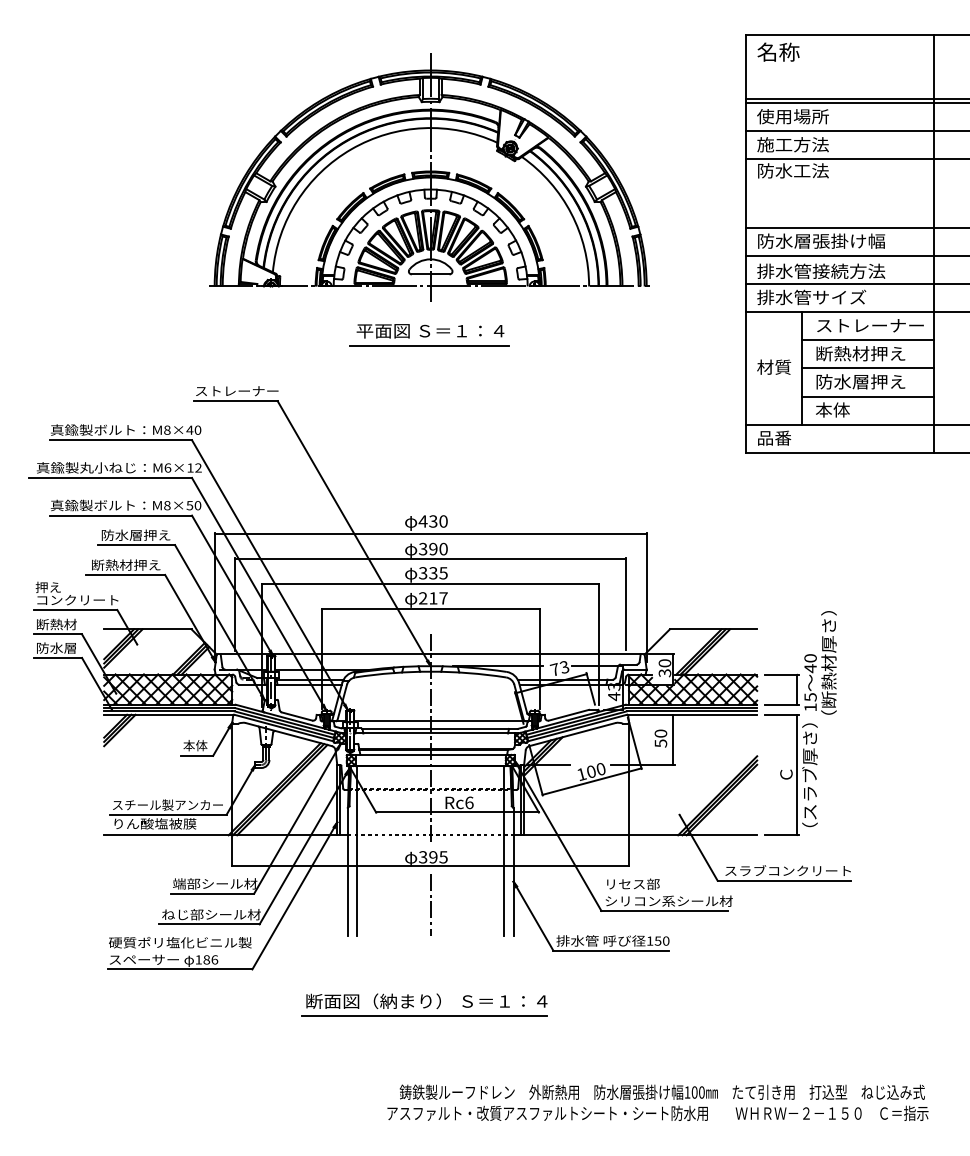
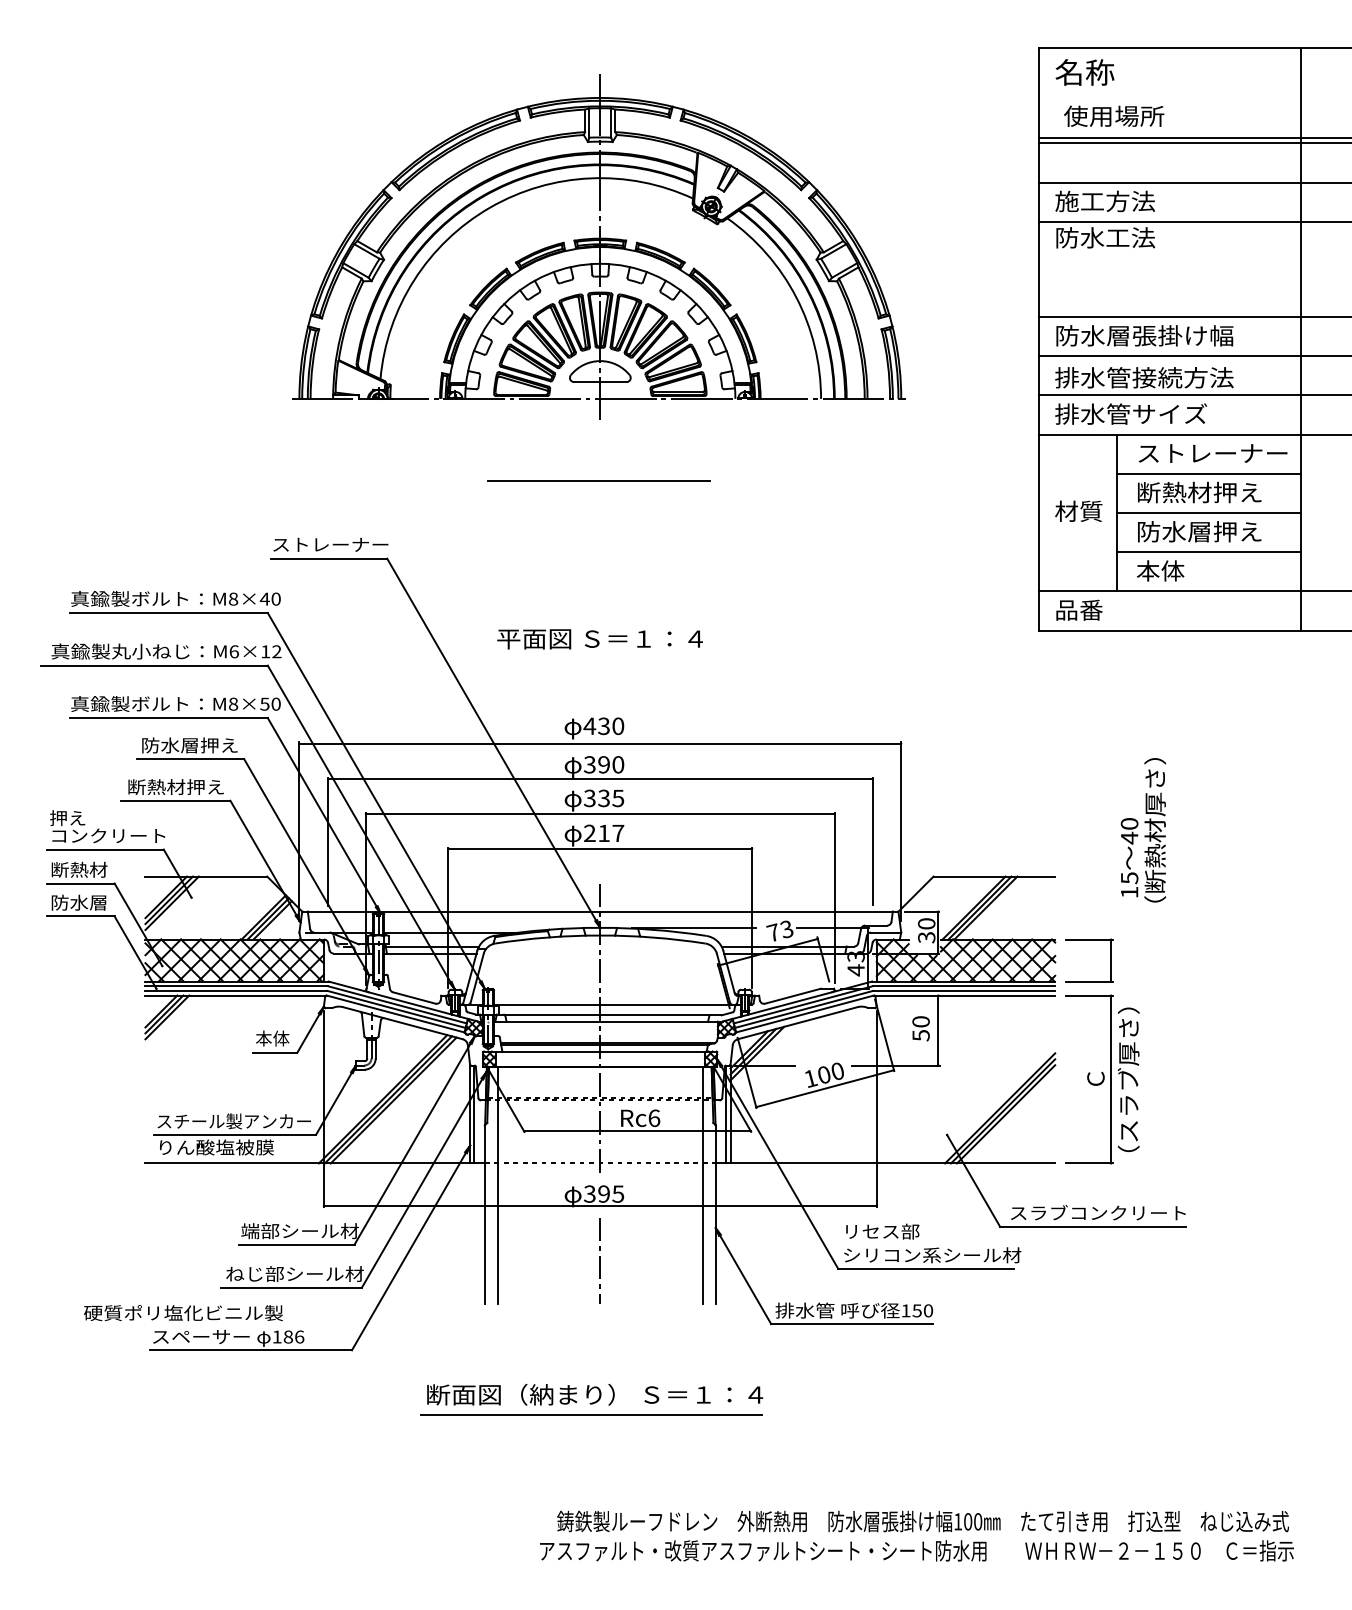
text: (793, 116) -> (1114, 115), moved
text: (430, 331) -> (599, 639), moved
text: (820, 663) -> (1143, 830), moved
text: (180, 943) -> (183, 1313), moved

